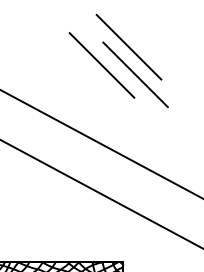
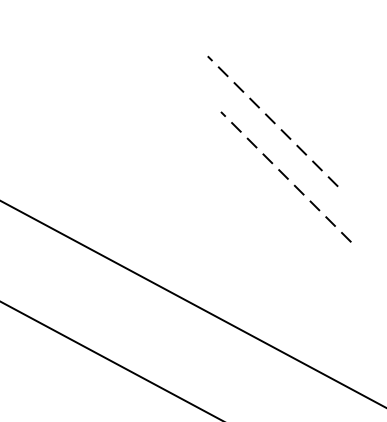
line: (129, 47) -> (273, 121), solid -> dashed
line: (101, 65) -> (217, 158), removed
line: (135, 74) -> (286, 176), solid -> dashed

